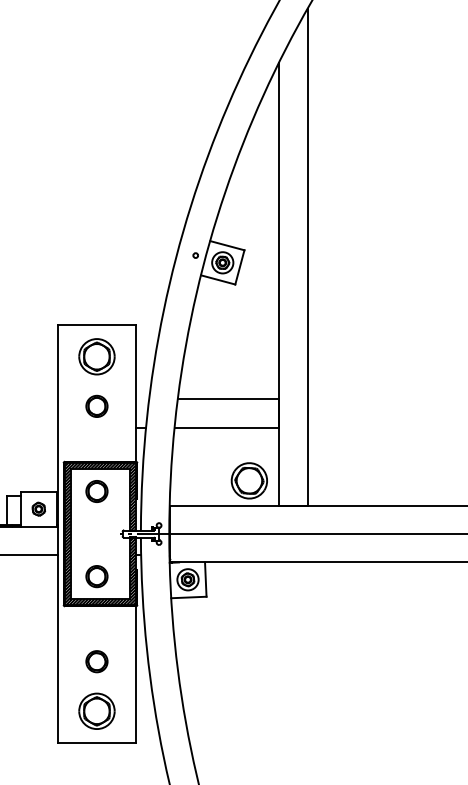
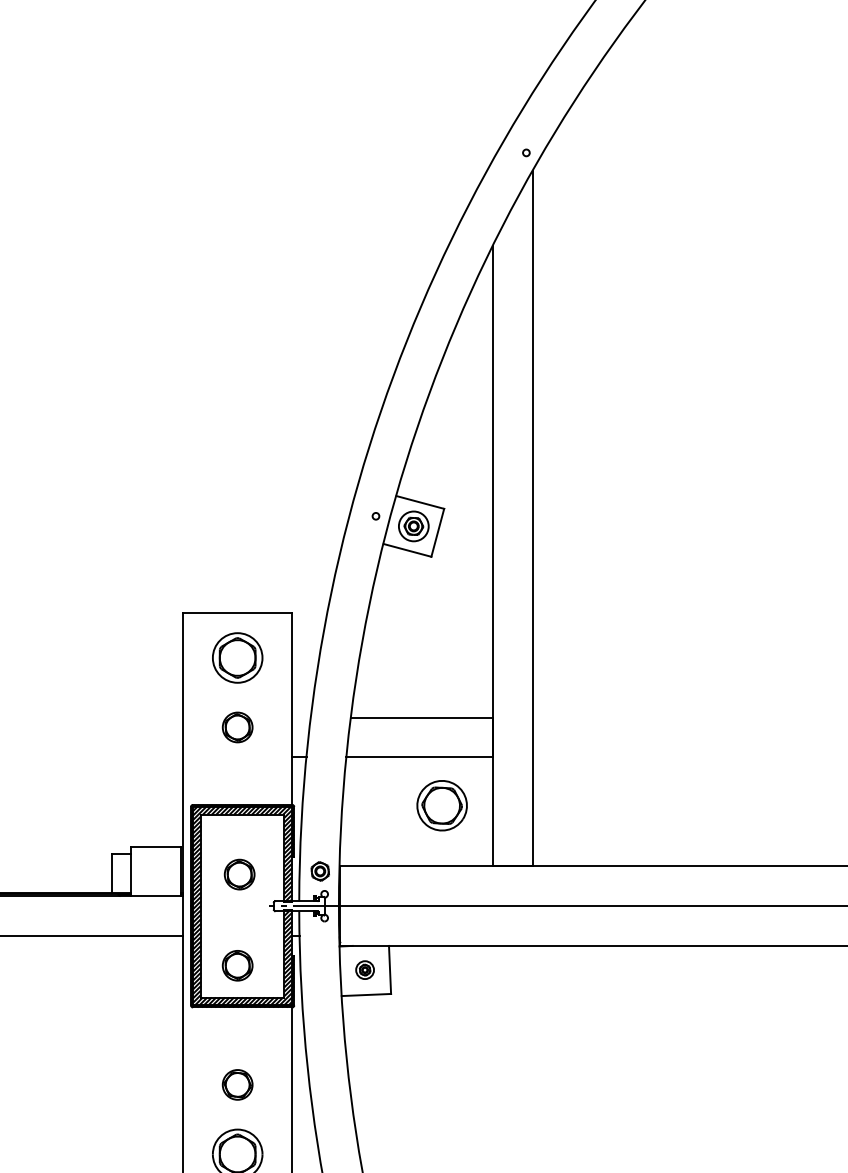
part: (248, 480) -> (441, 805), moved
part: (96, 491) -> (239, 874), moved
part: (38, 509) -> (319, 871), moved
part: (187, 579) -> (364, 969), size x0.6

